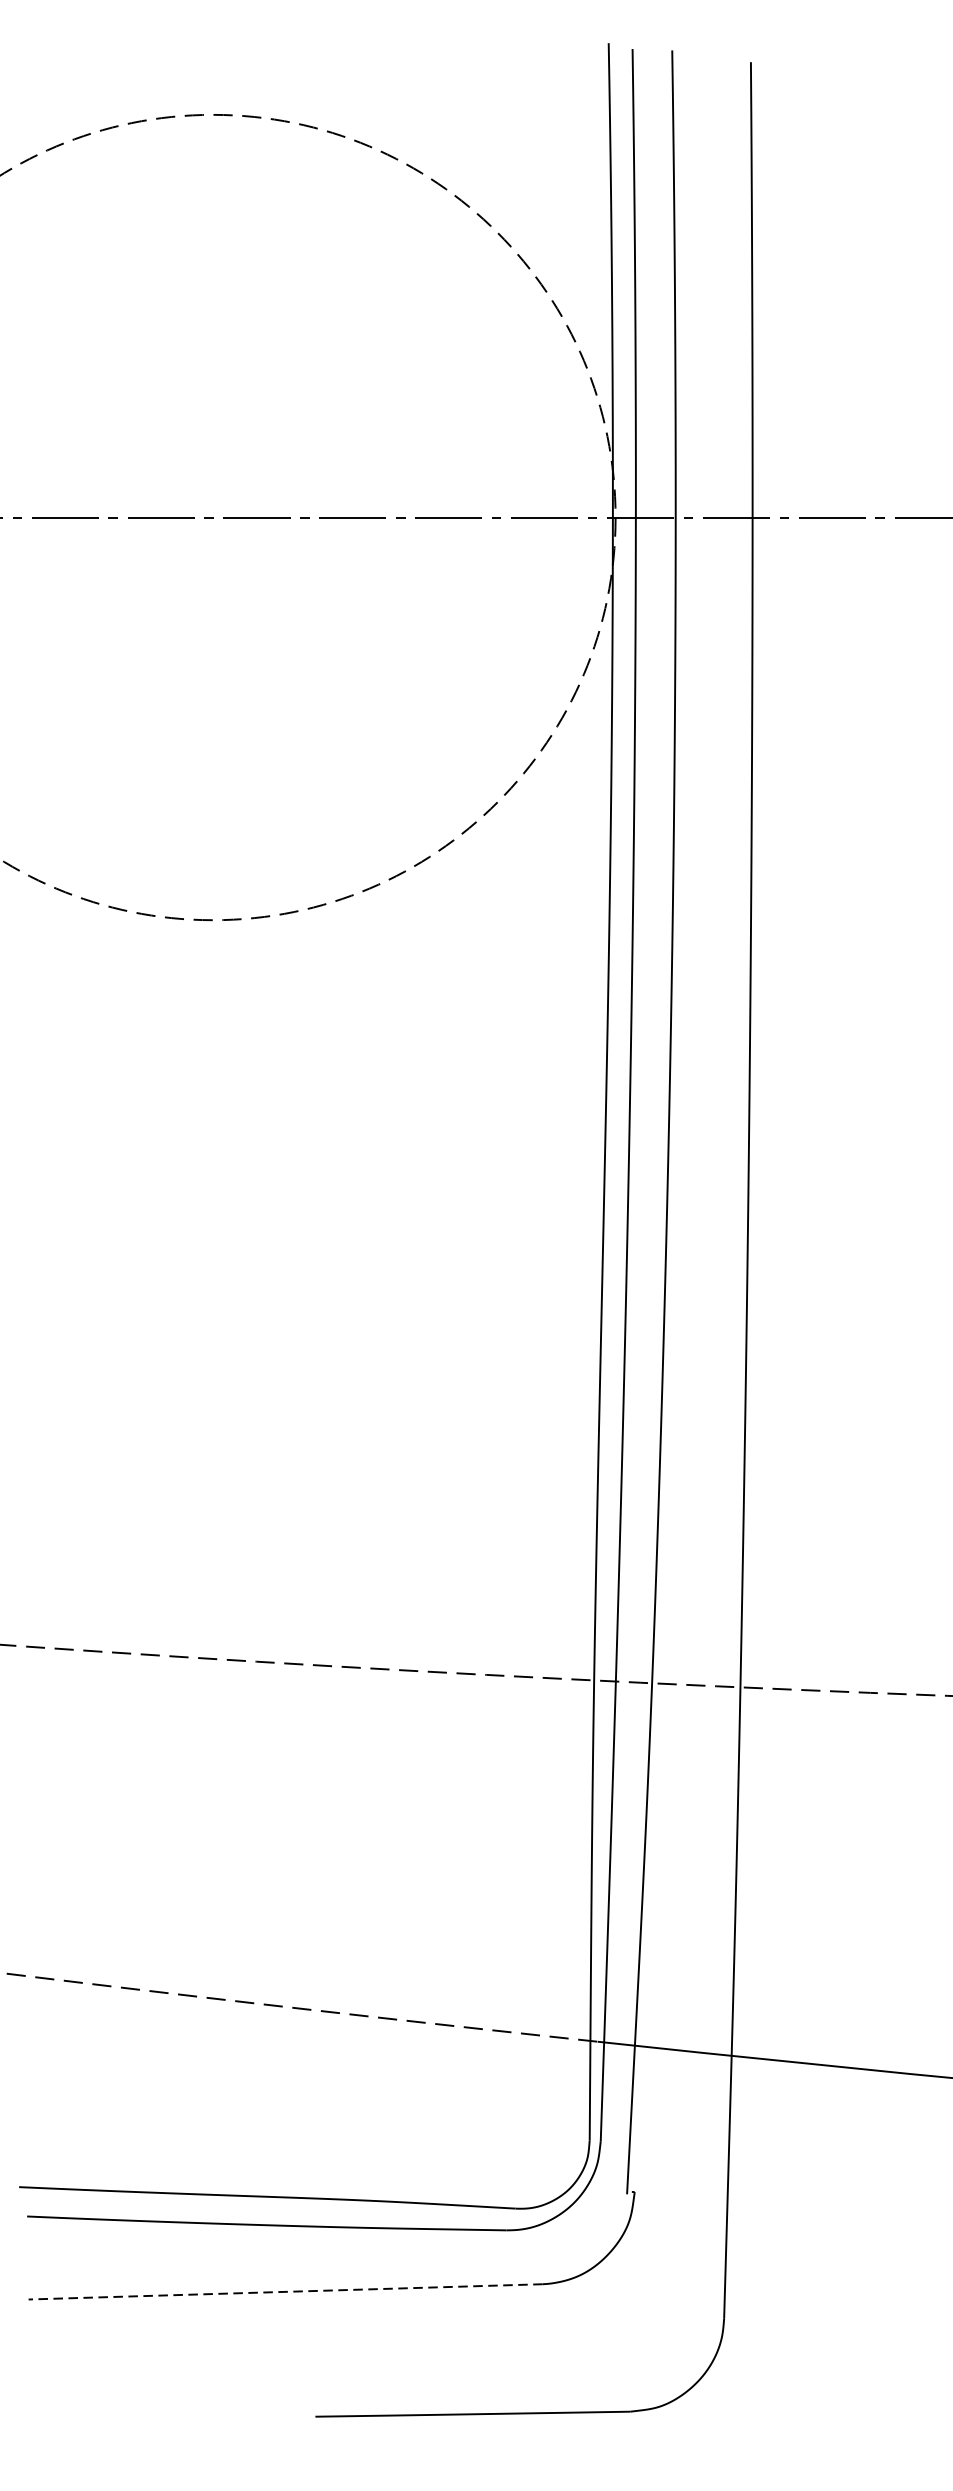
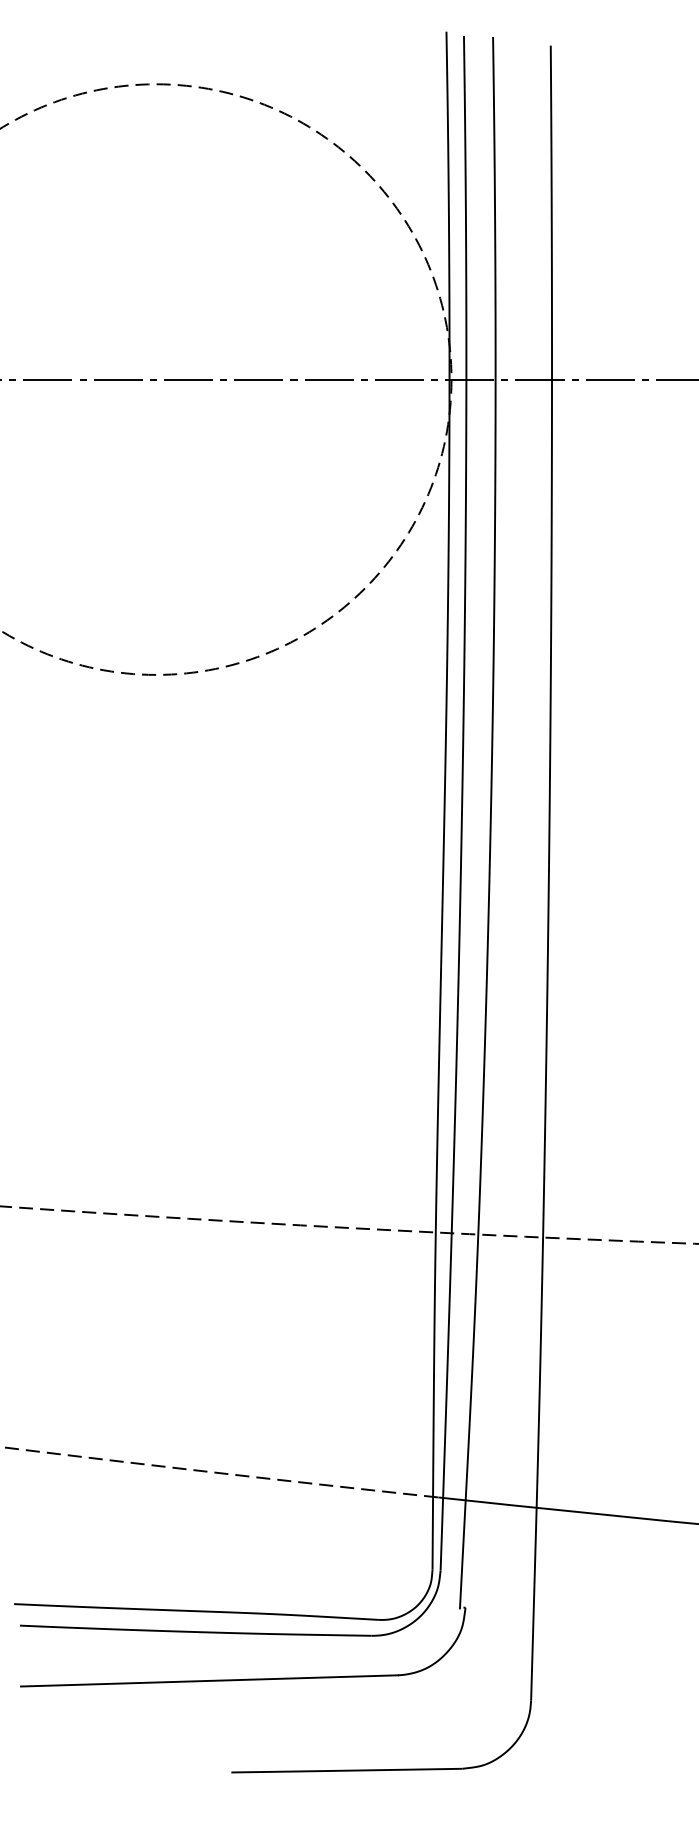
line: (285, 2291) -> (209, 1680), dashed -> solid

